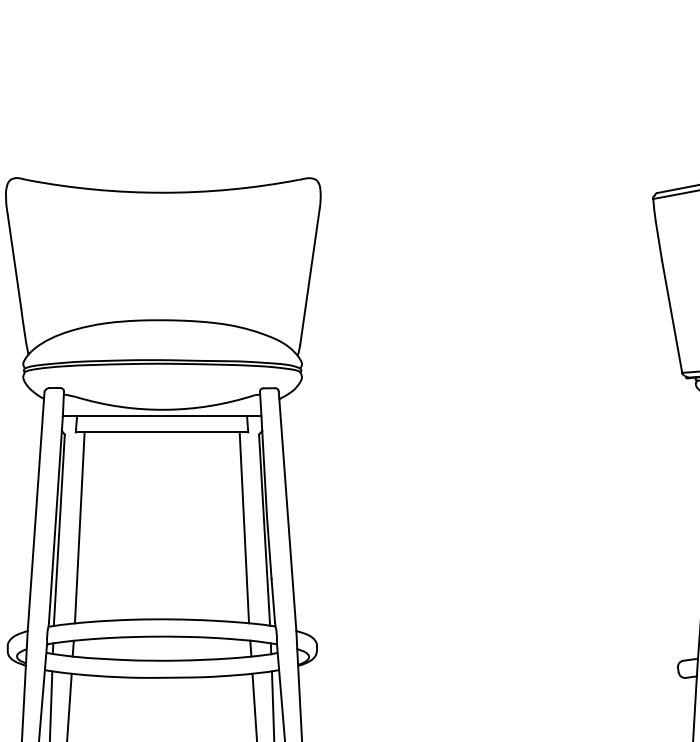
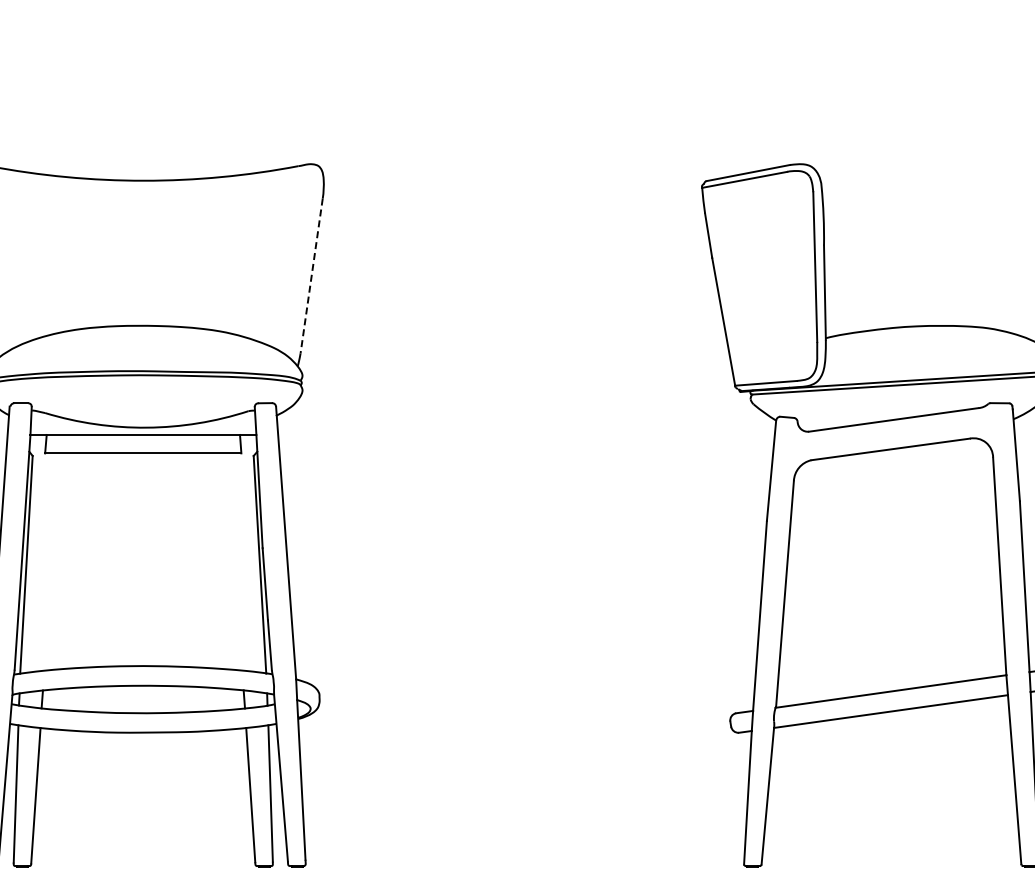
line: (309, 276) -> (311, 276), solid -> dashed
line: (79, 527) -> (49, 561), removed
line: (243, 527) -> (236, 561), removed

